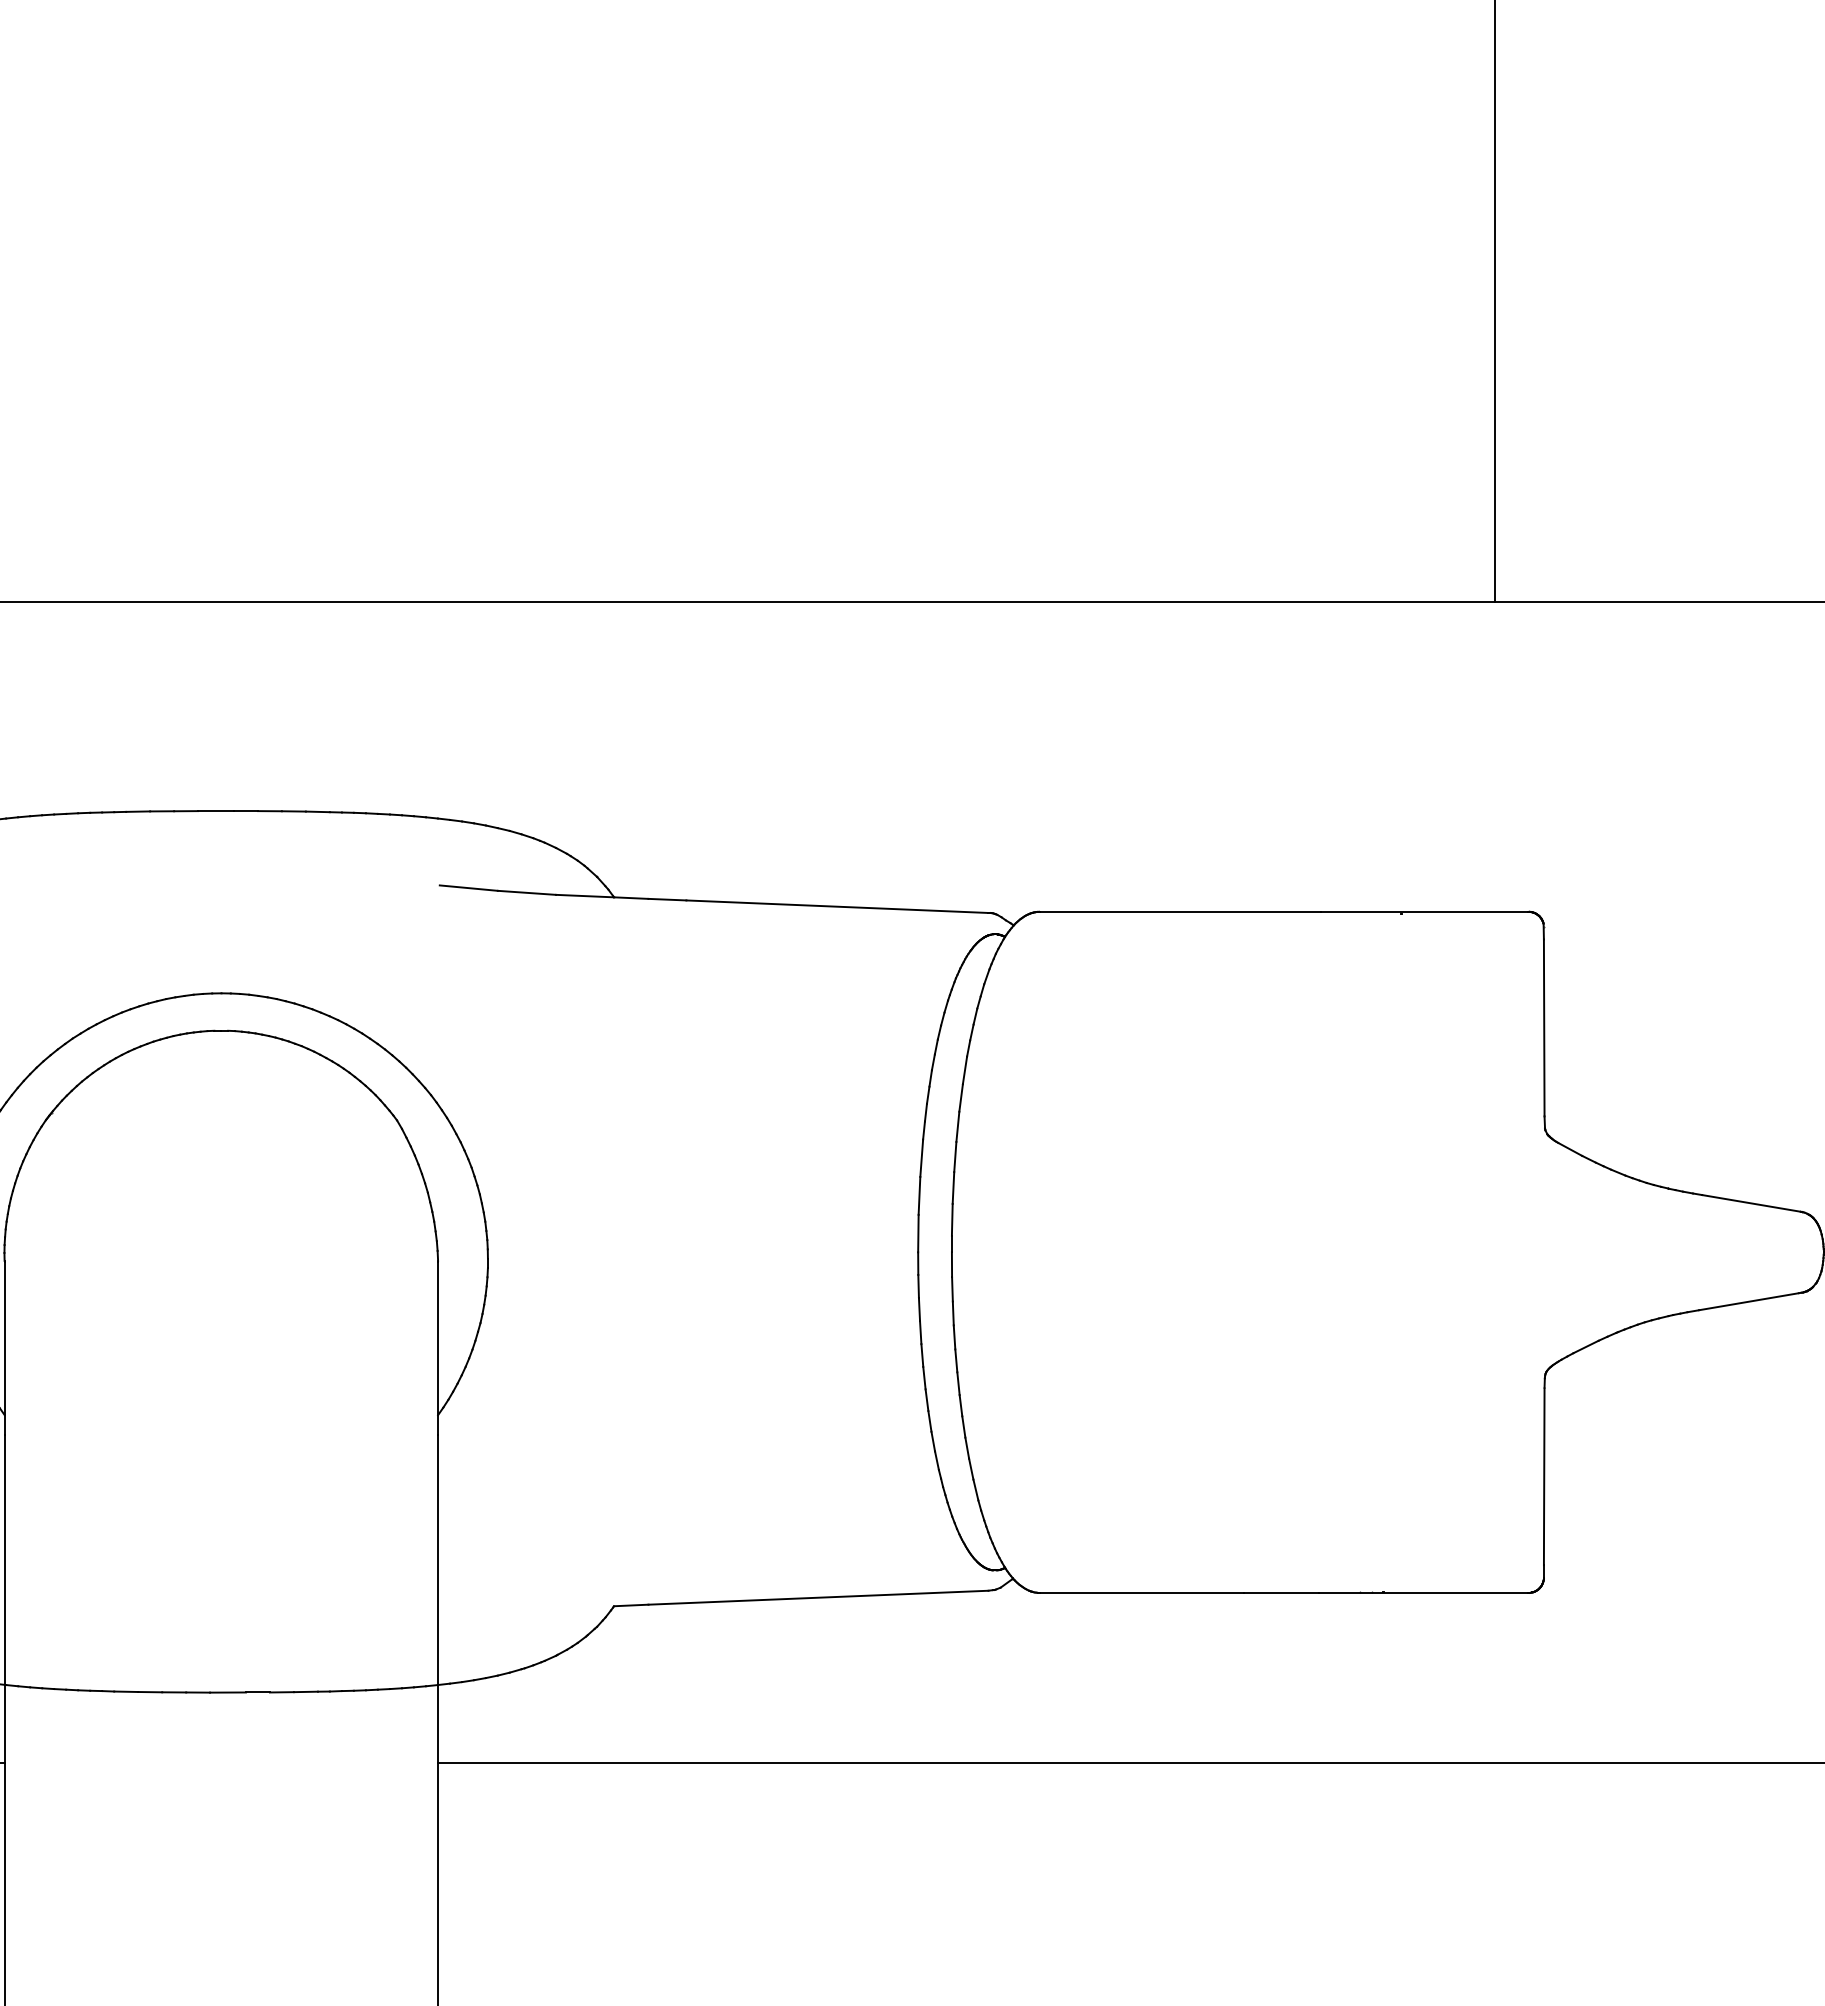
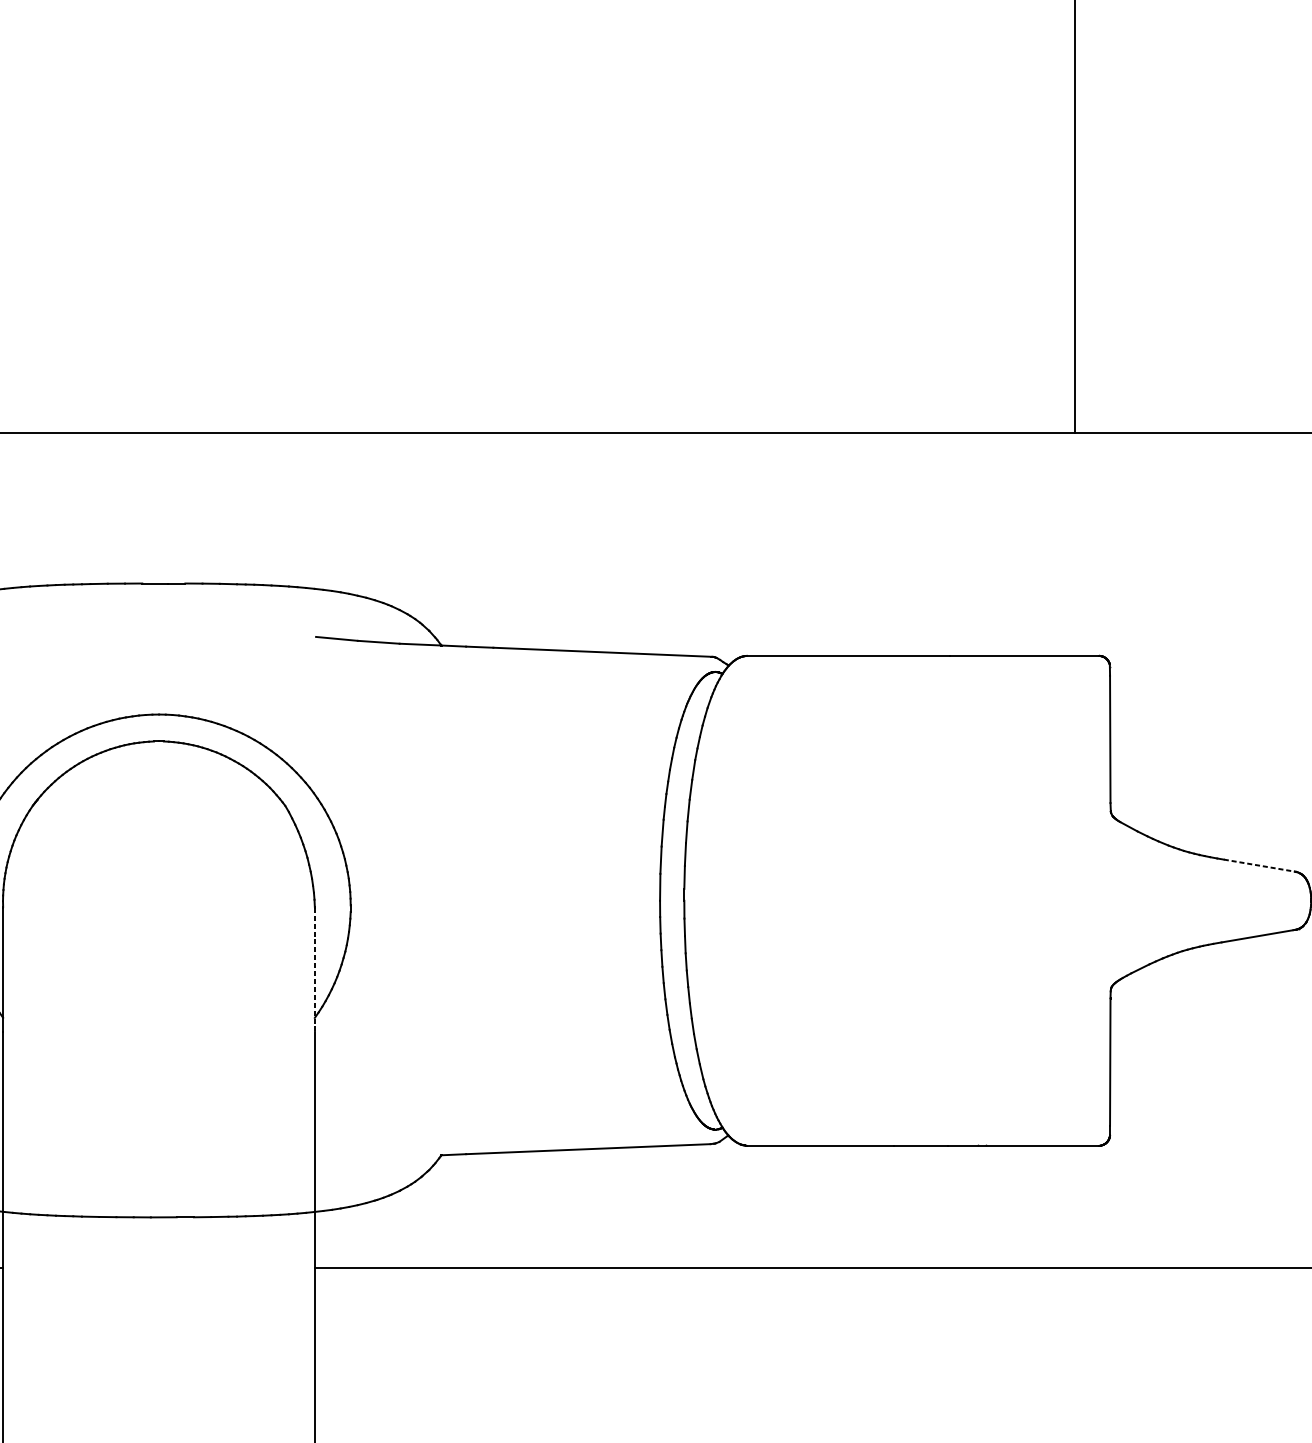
line: (1751, 1203) -> (1259, 865), solid -> dashed
line: (438, 1348) -> (315, 969), solid -> dashed

